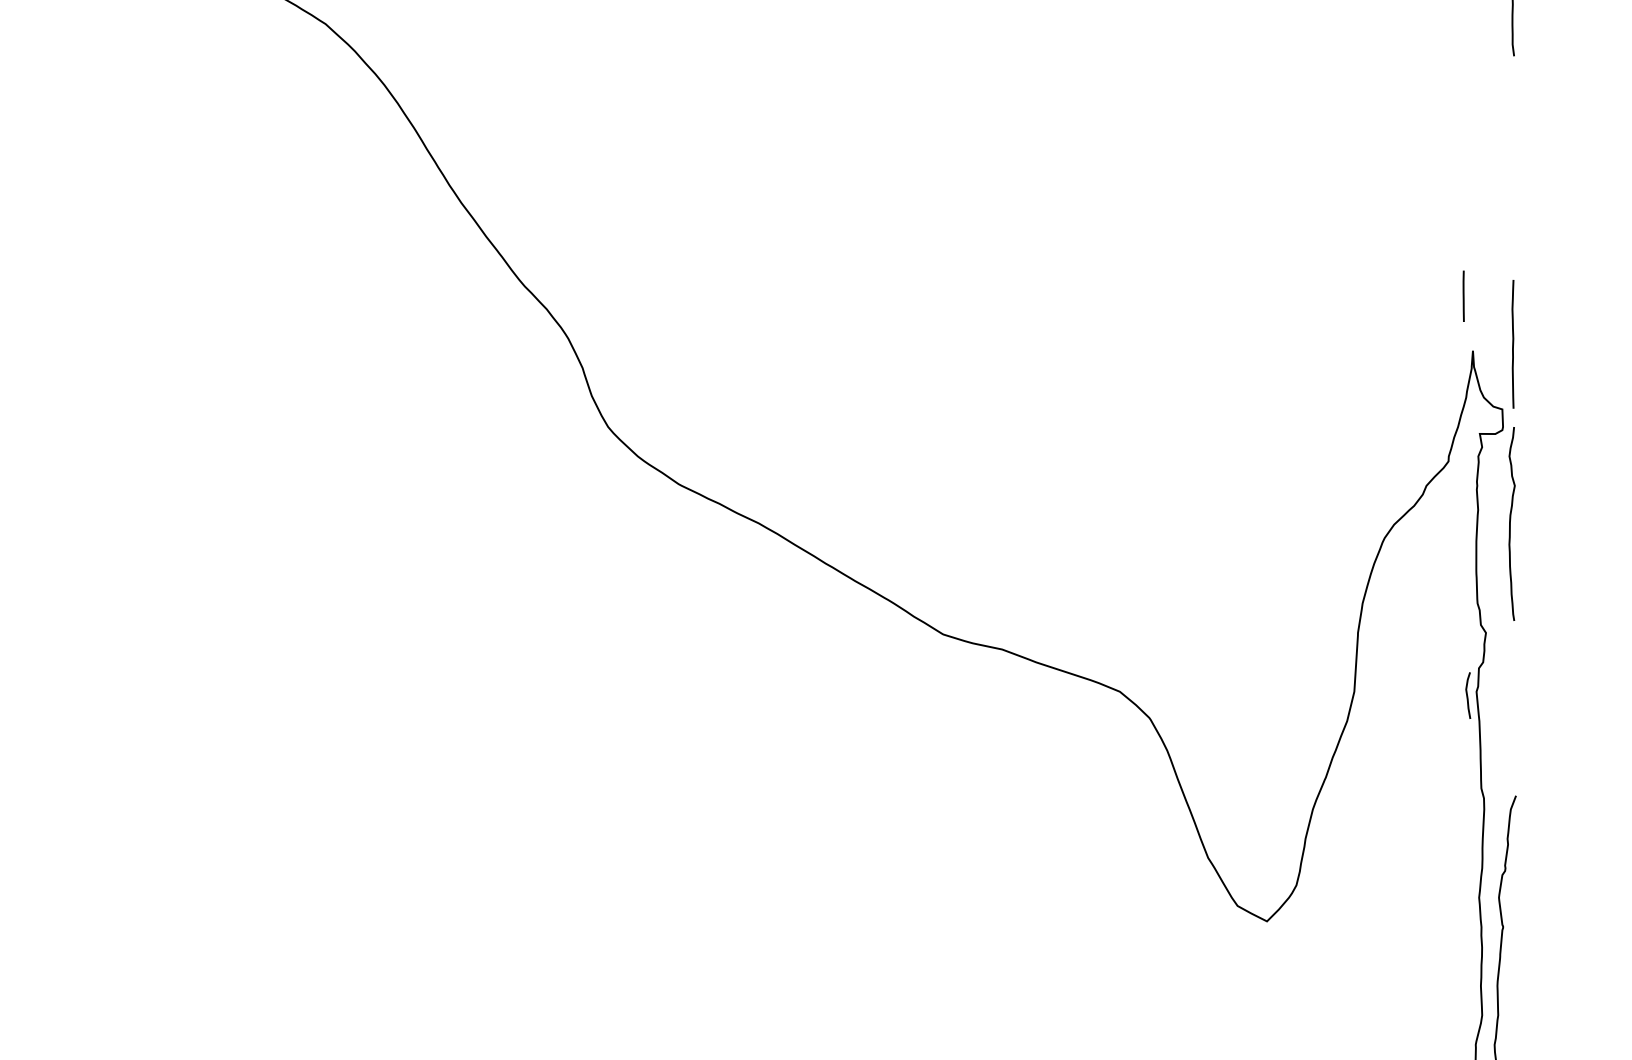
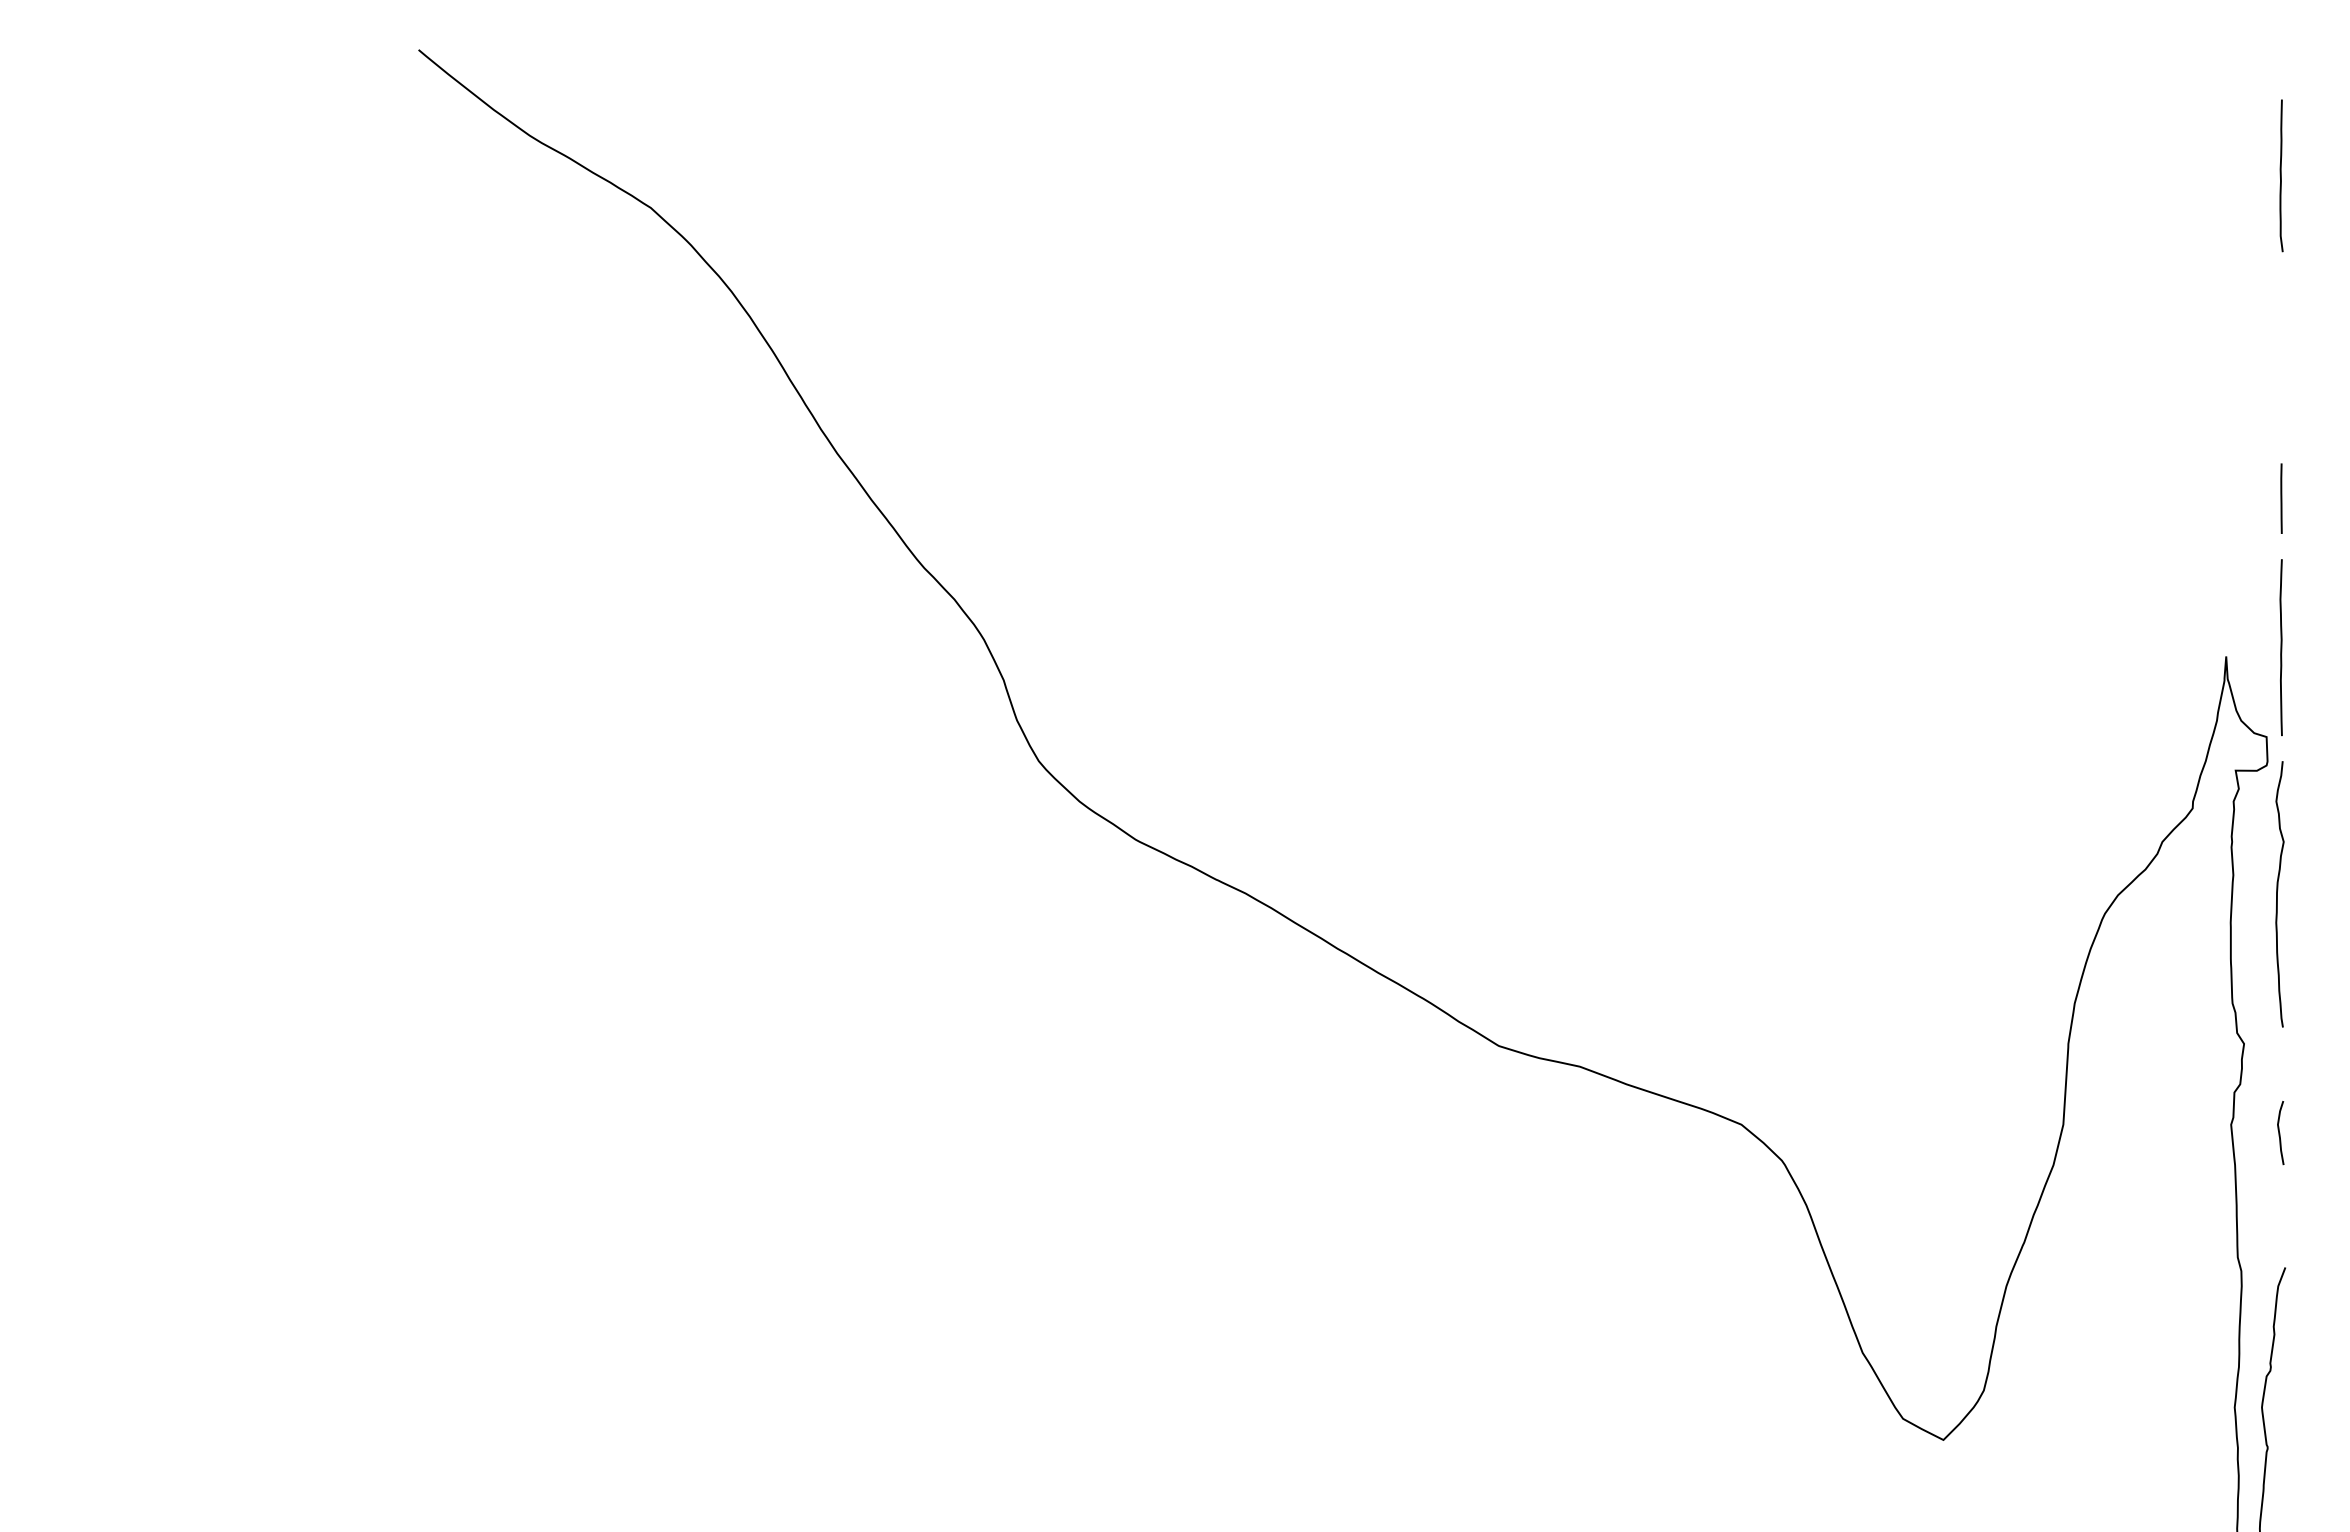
line: (1463, 296) -> (2281, 498), moved
curve: (1468, 695) -> (2280, 1133), moved

